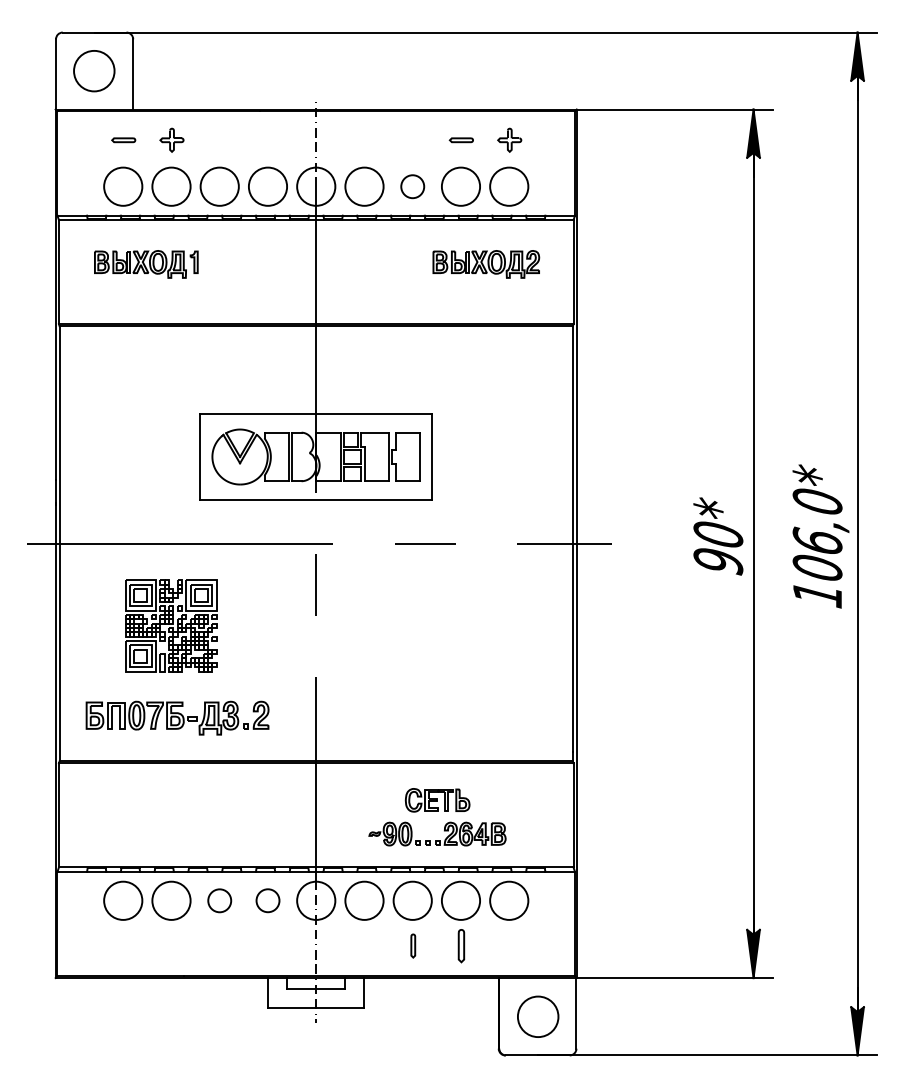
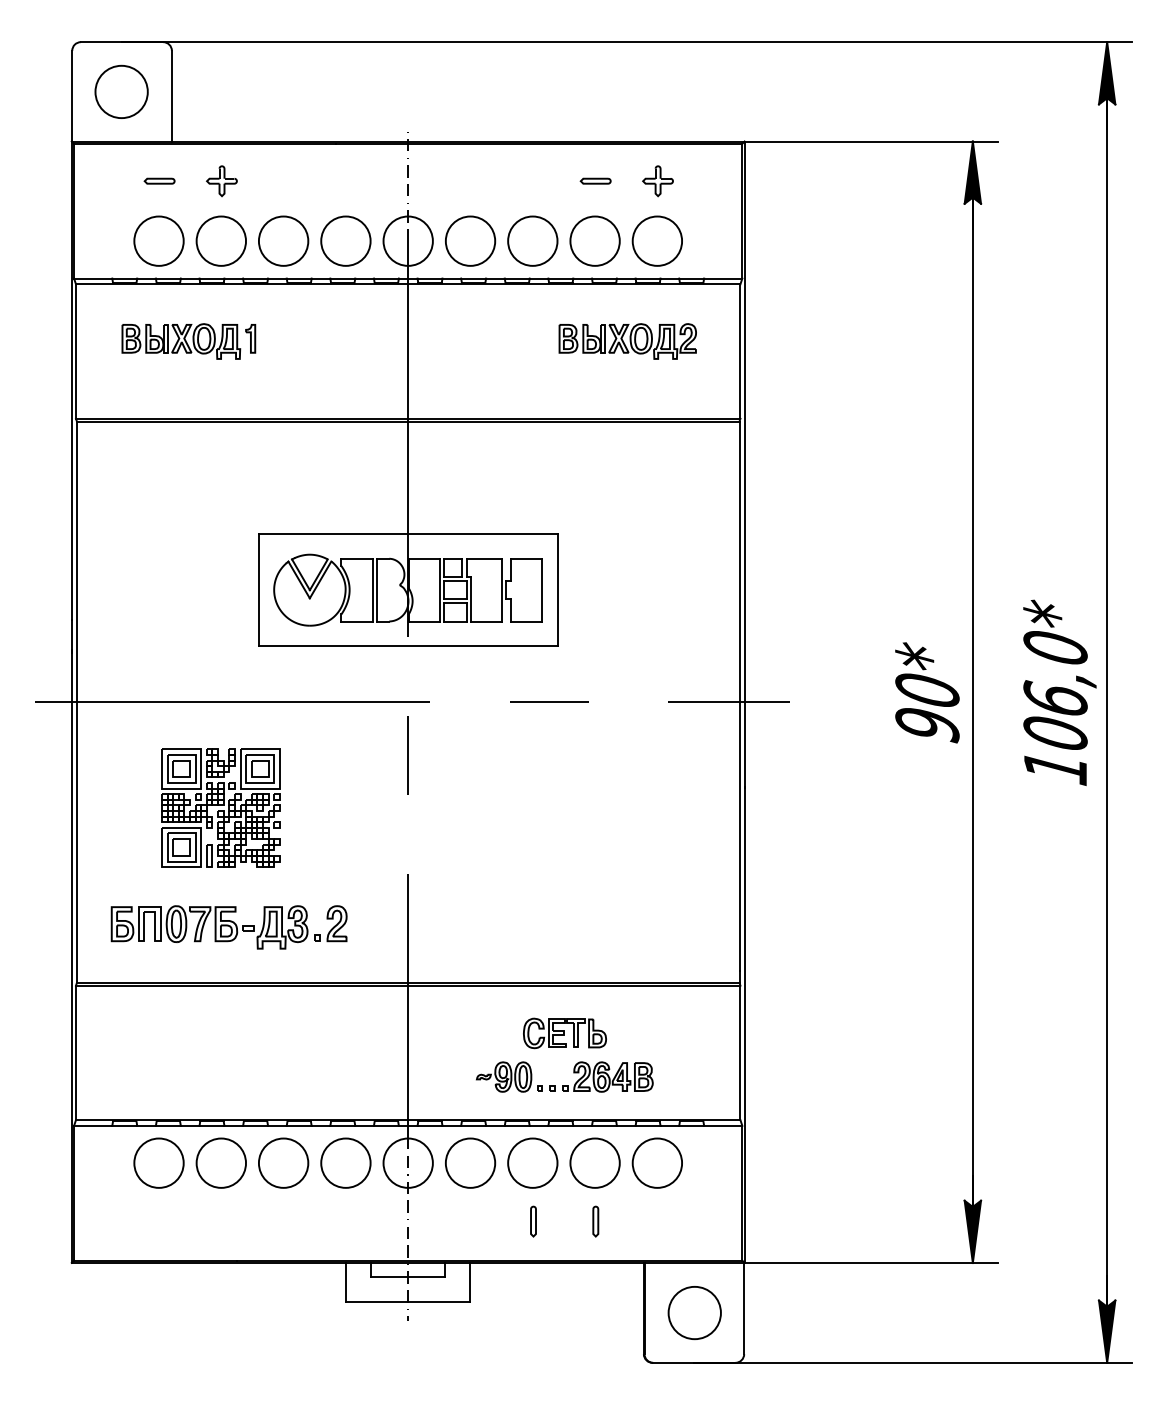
circle: (412, 186) -> (532, 240), size x1.67
circle: (219, 900) -> (283, 1162), size x1.67
circle: (267, 900) -> (345, 1162), size x1.67
part: (461, 945) -> (595, 1221), size x0.71

